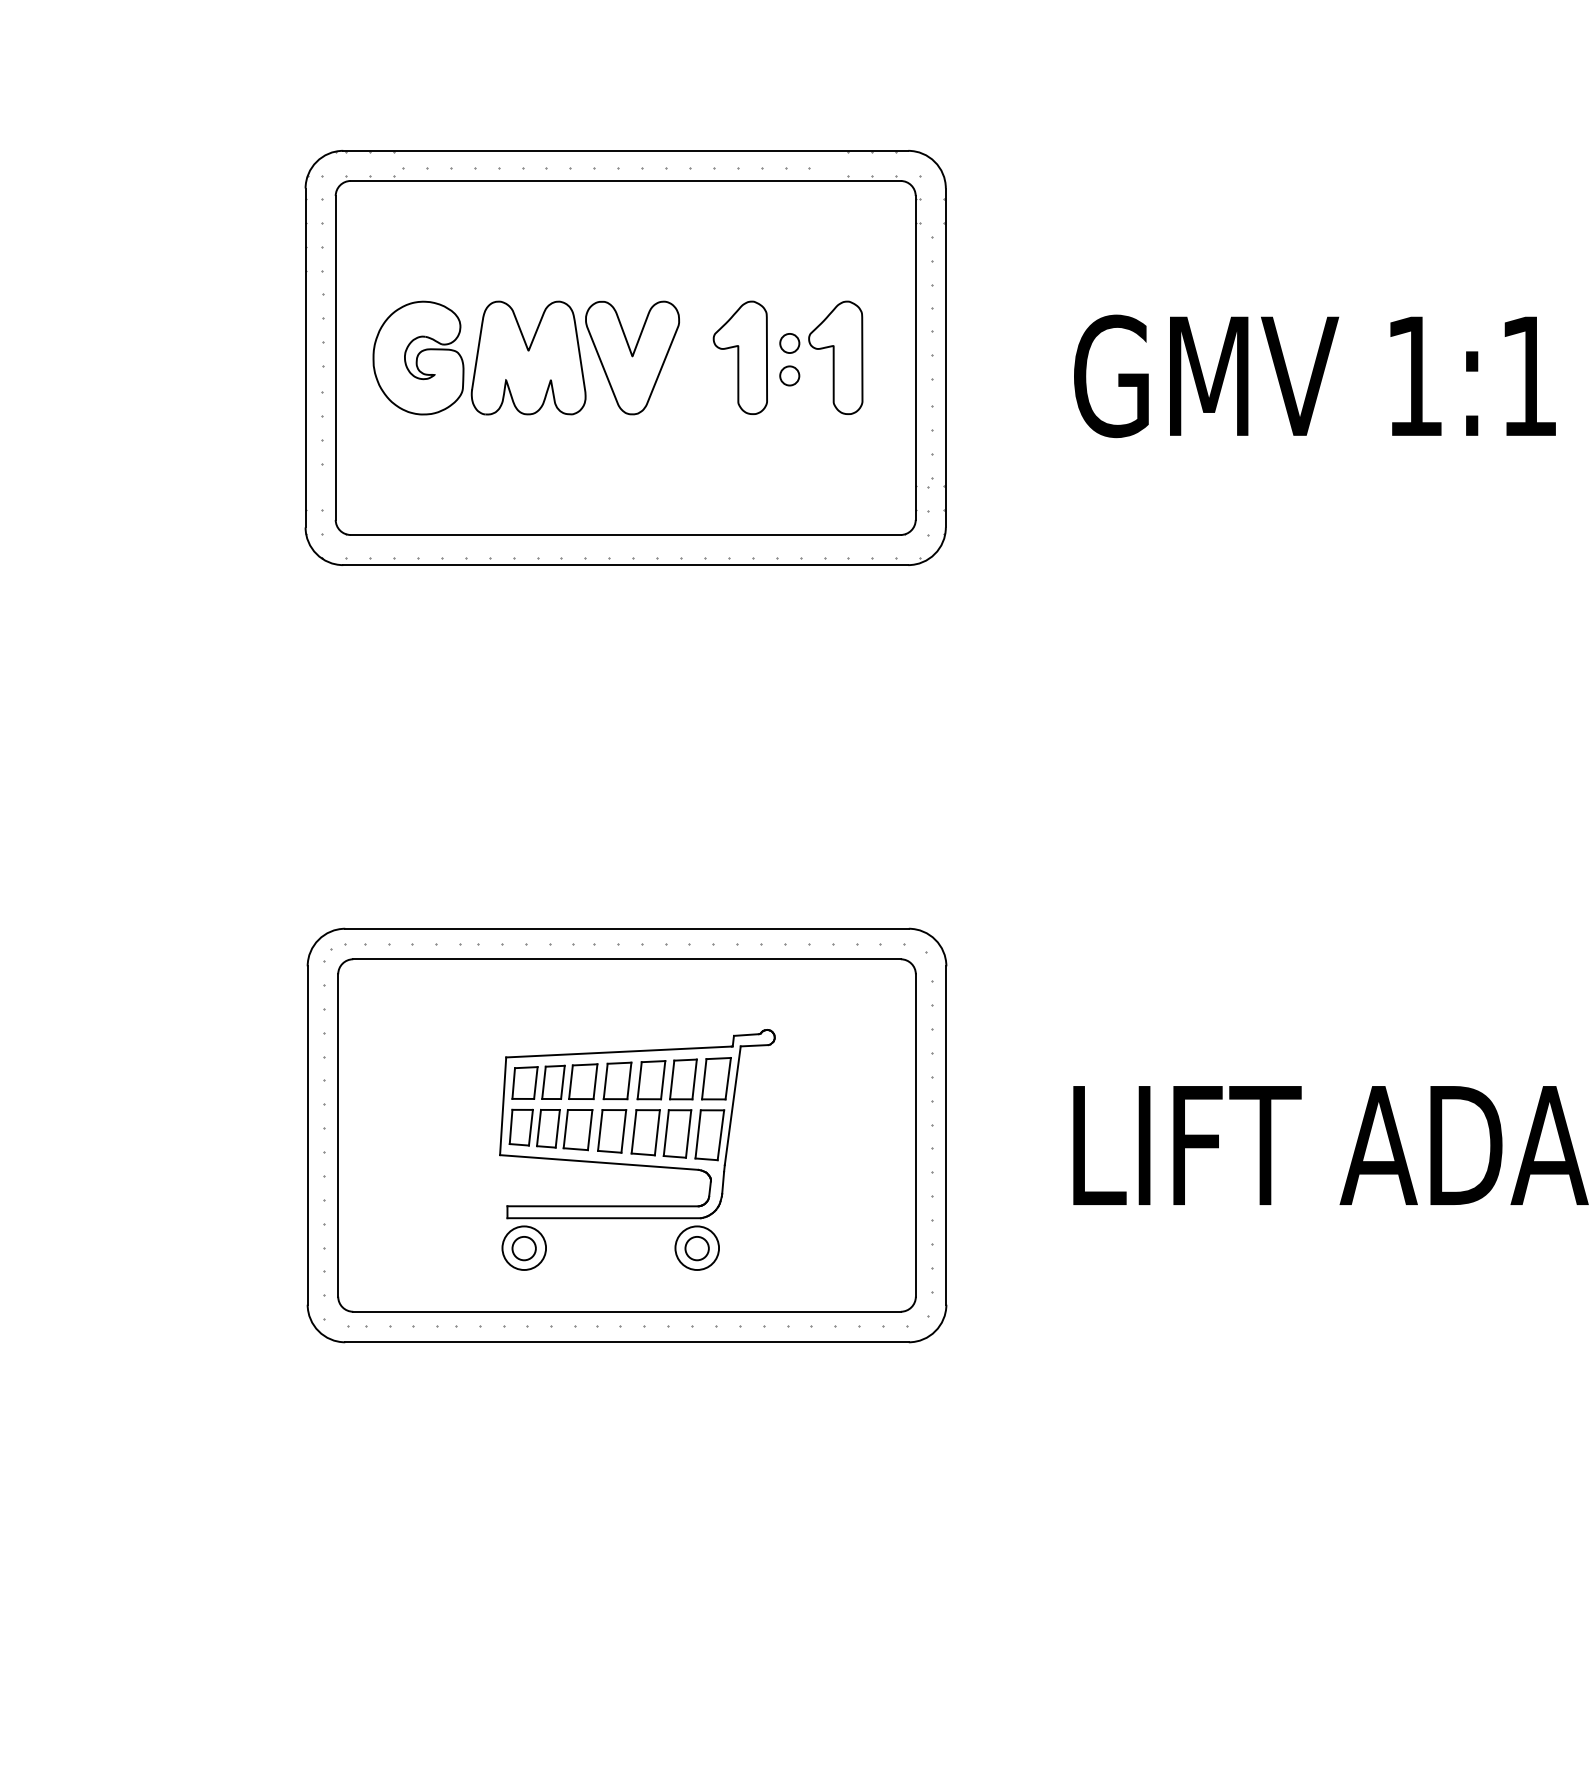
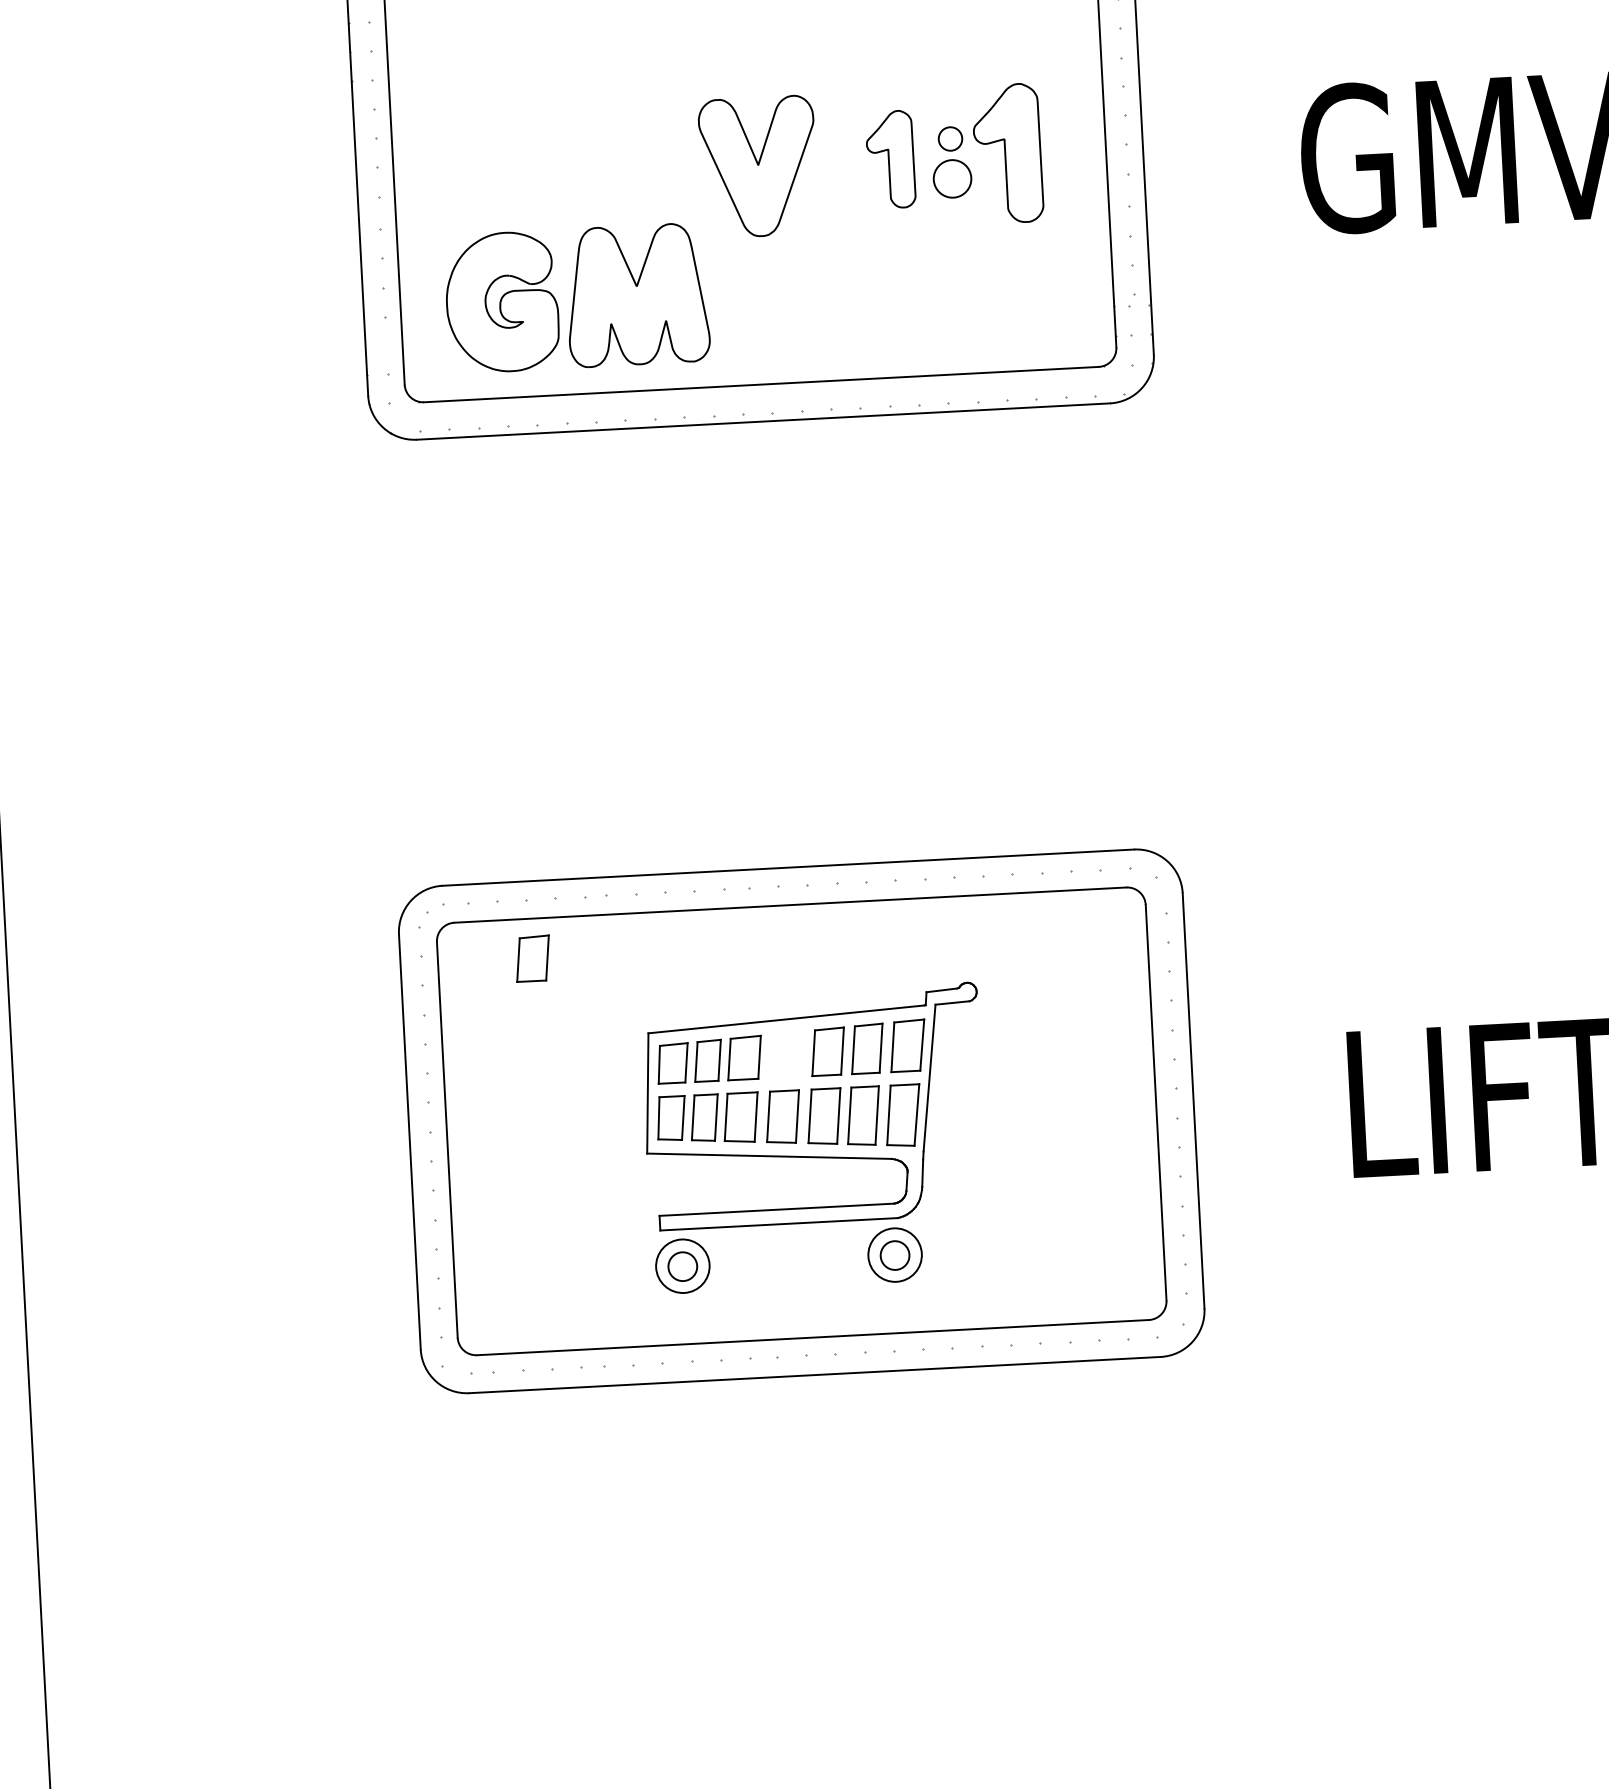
part: (479, 357) -> (577, 297), moved
part: (739, 357) -> (889, 159), size x0.7
circle: (789, 375) -> (952, 178), size x1.6
part: (617, 1080) -> (532, 958), moved

